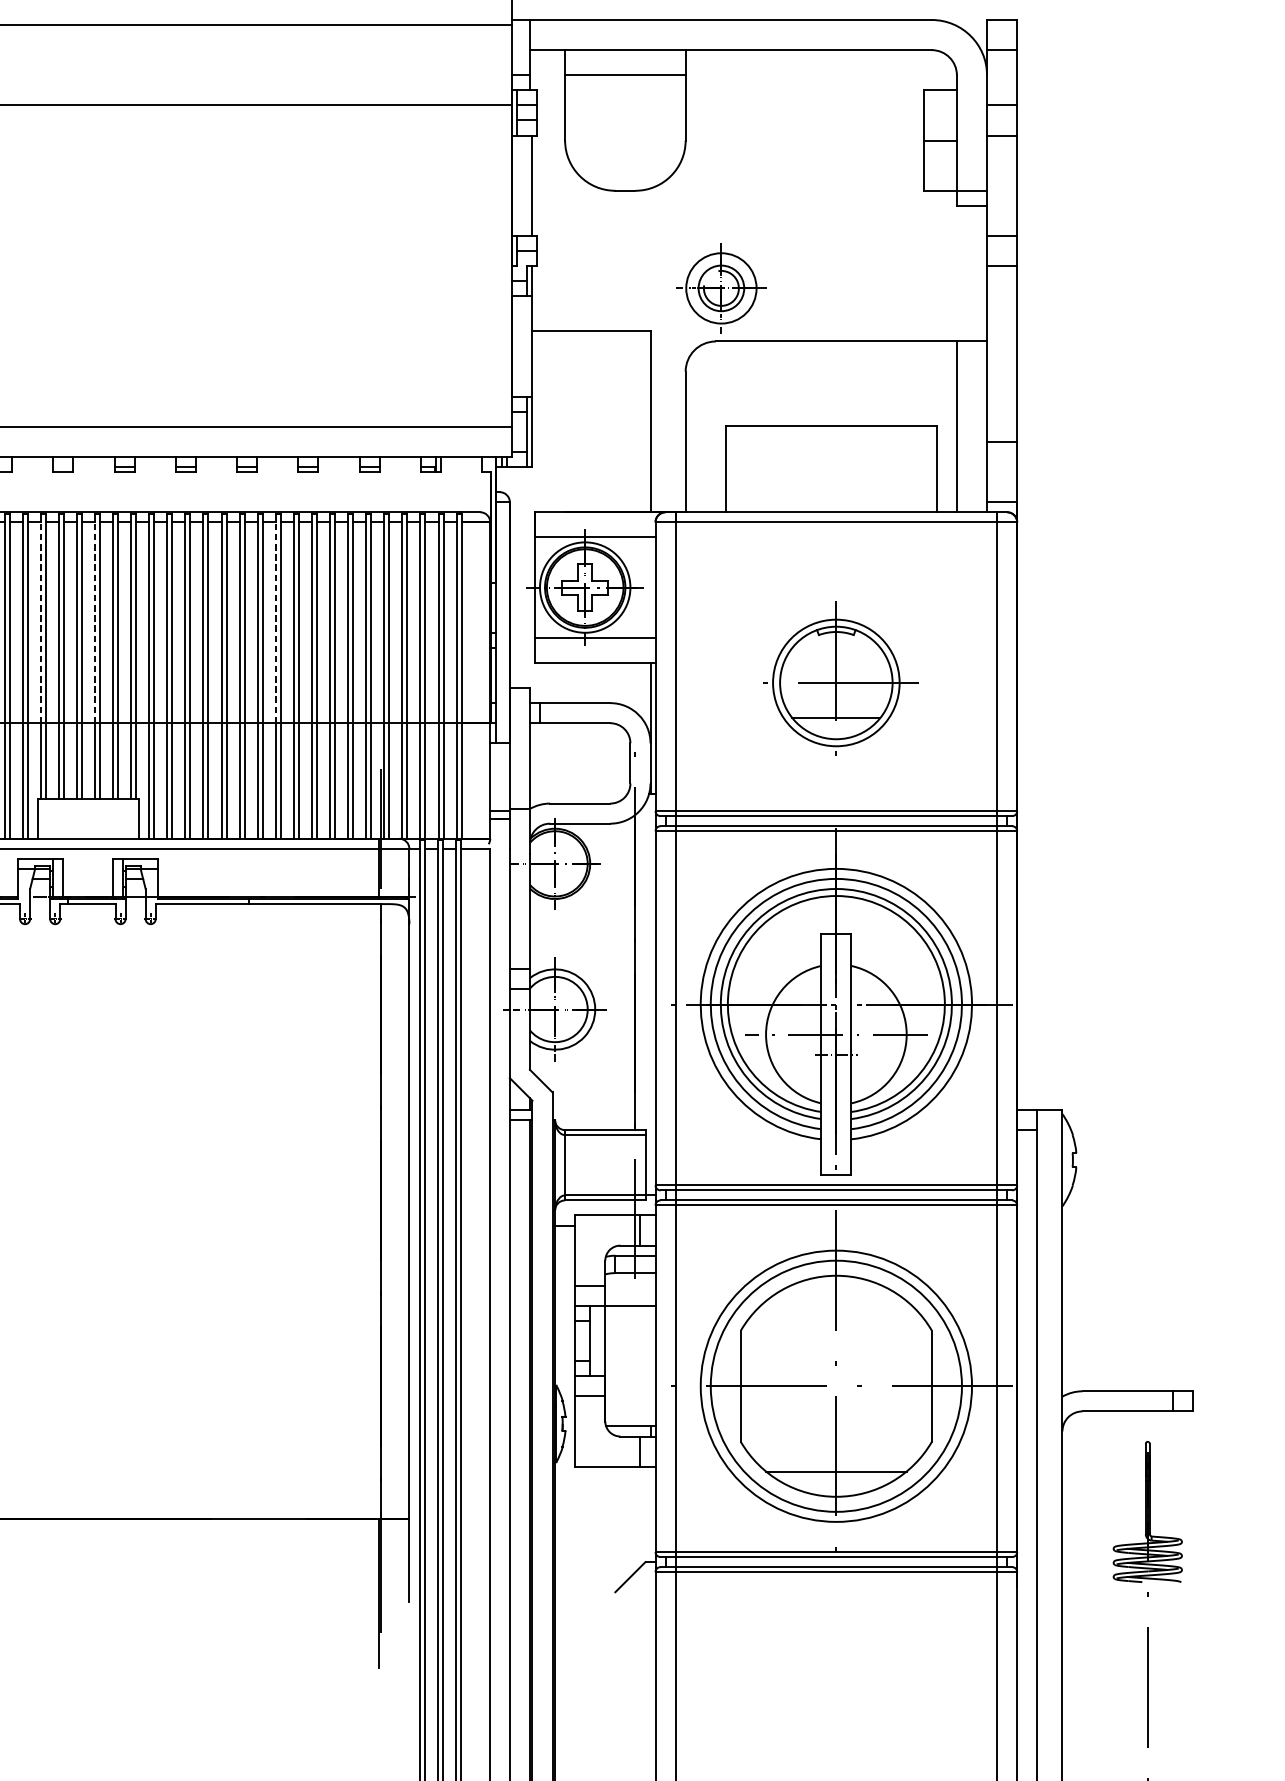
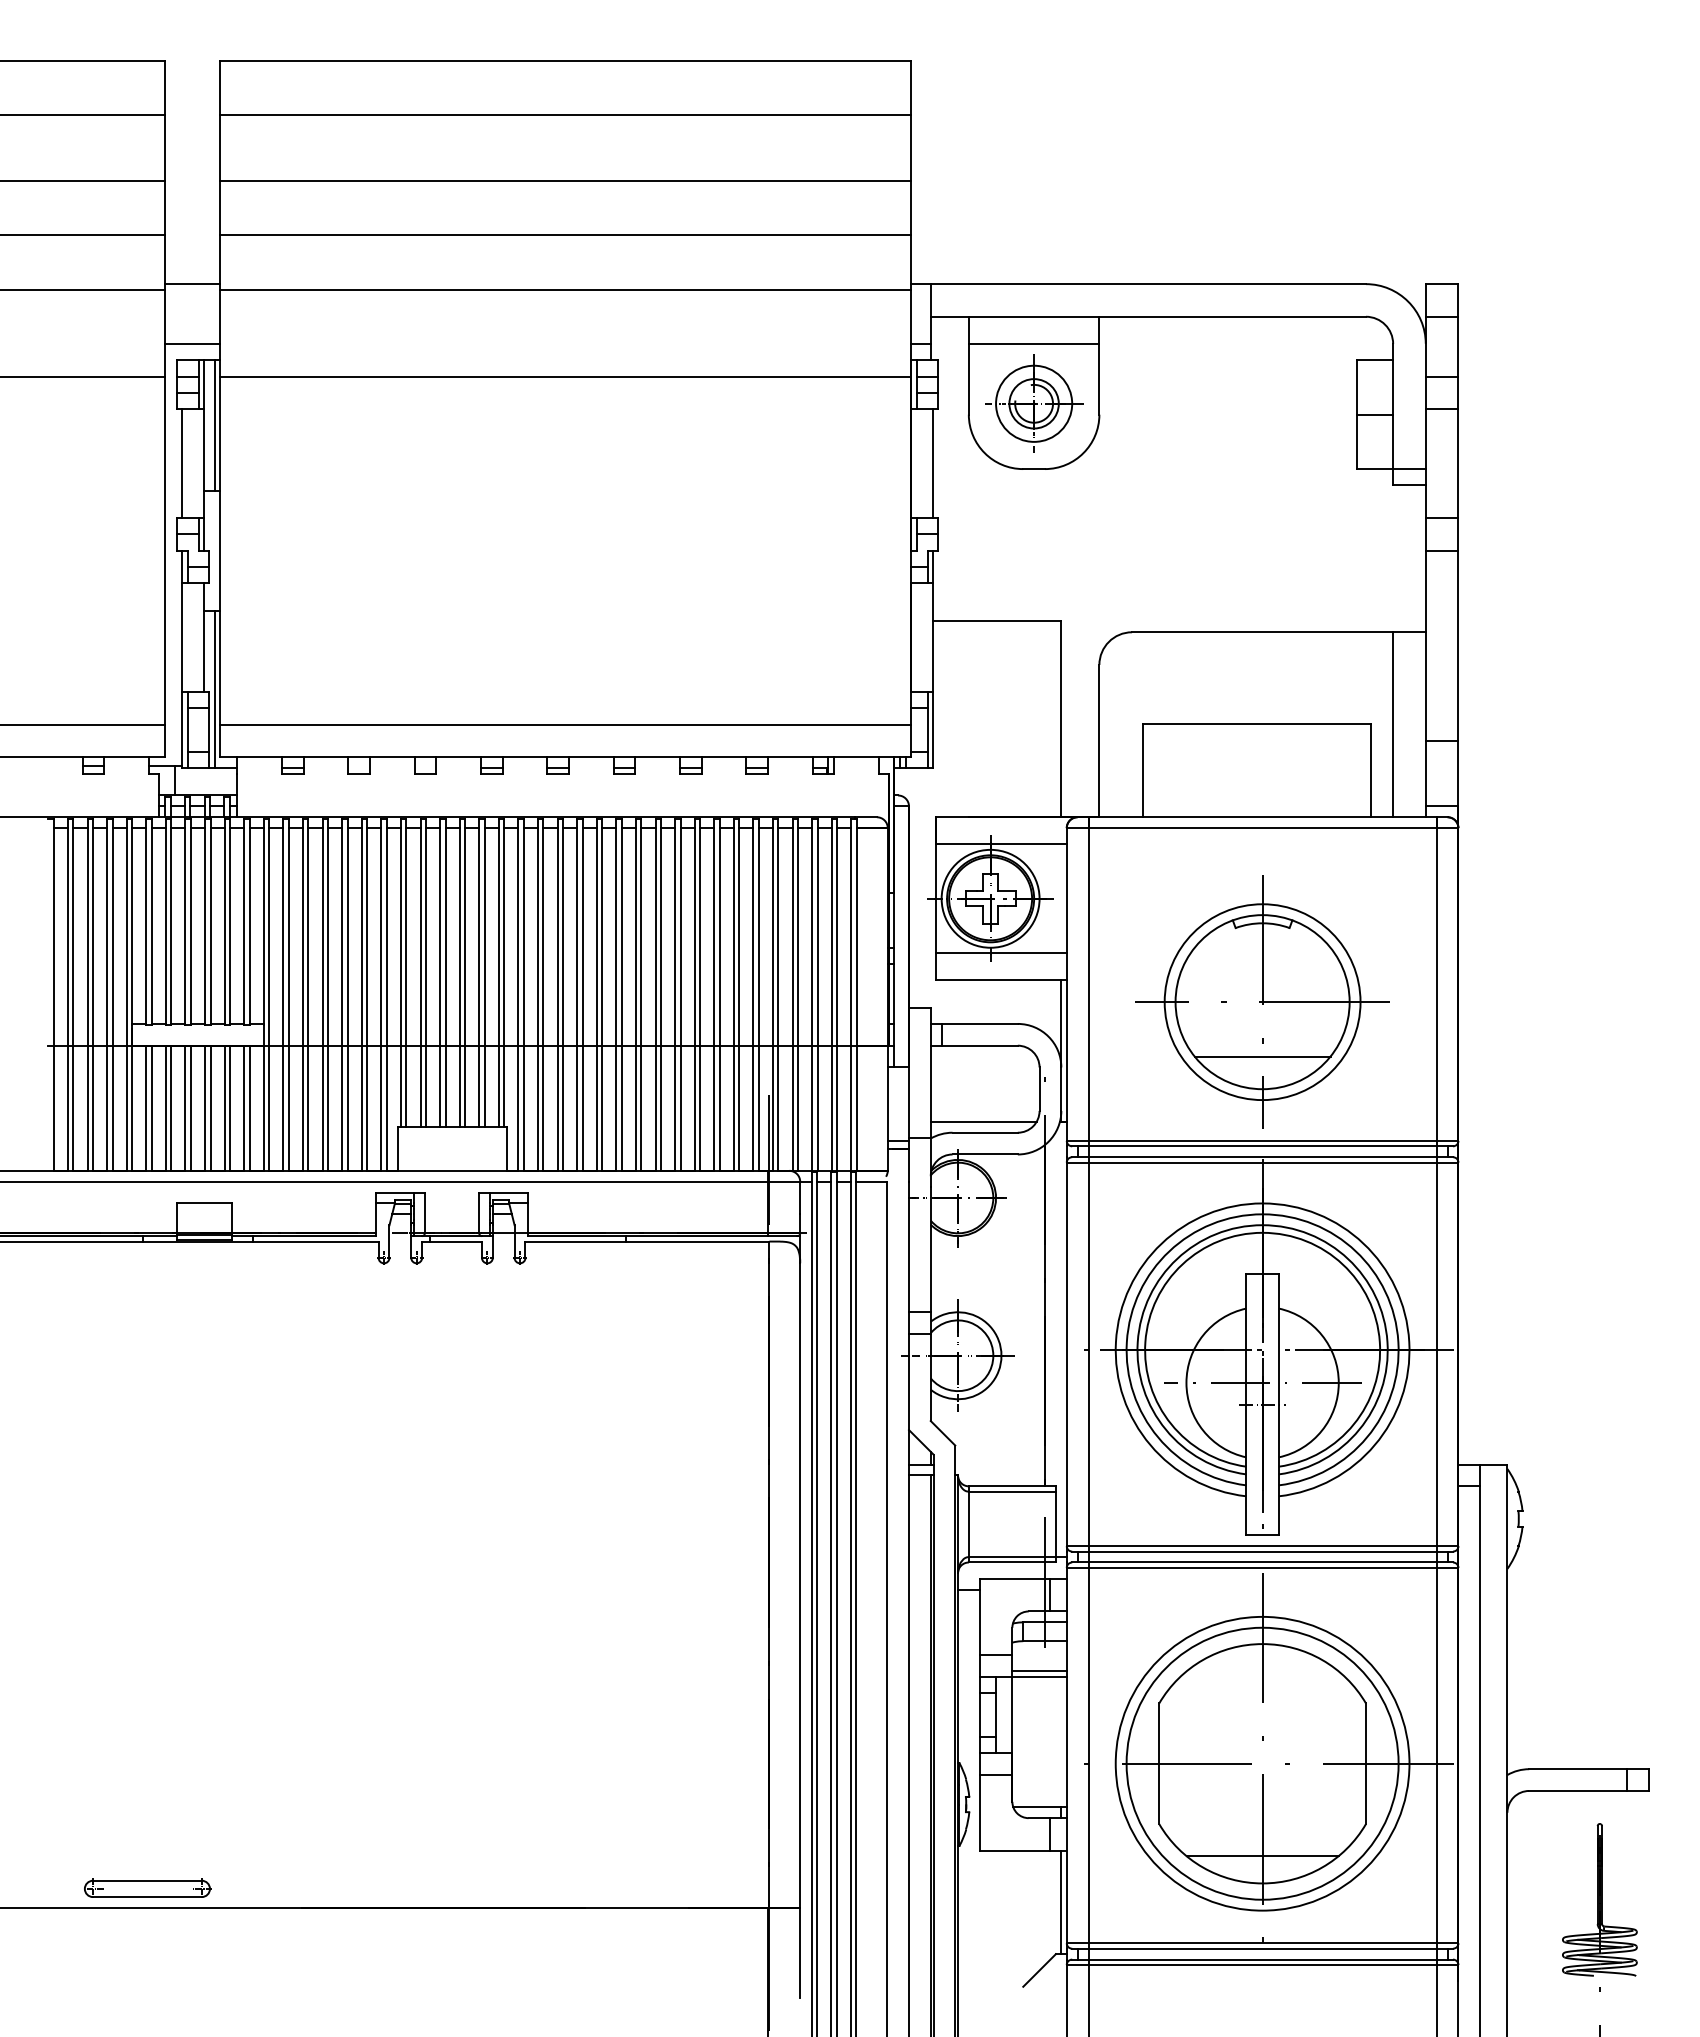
part: (721, 288) -> (1034, 403), moved
line: (40, 622) -> (400, 936), dashed -> solid
line: (94, 622) -> (459, 936), dashed -> solid
line: (275, 622) -> (655, 936), dashed -> solid
part: (836, 682) -> (1262, 1001), size x1.43
line: (578, 793) -> (983, 1121), added
line: (630, 1300) -> (1039, 1670), added
line: (650, 1514) -> (1061, 1902), added

